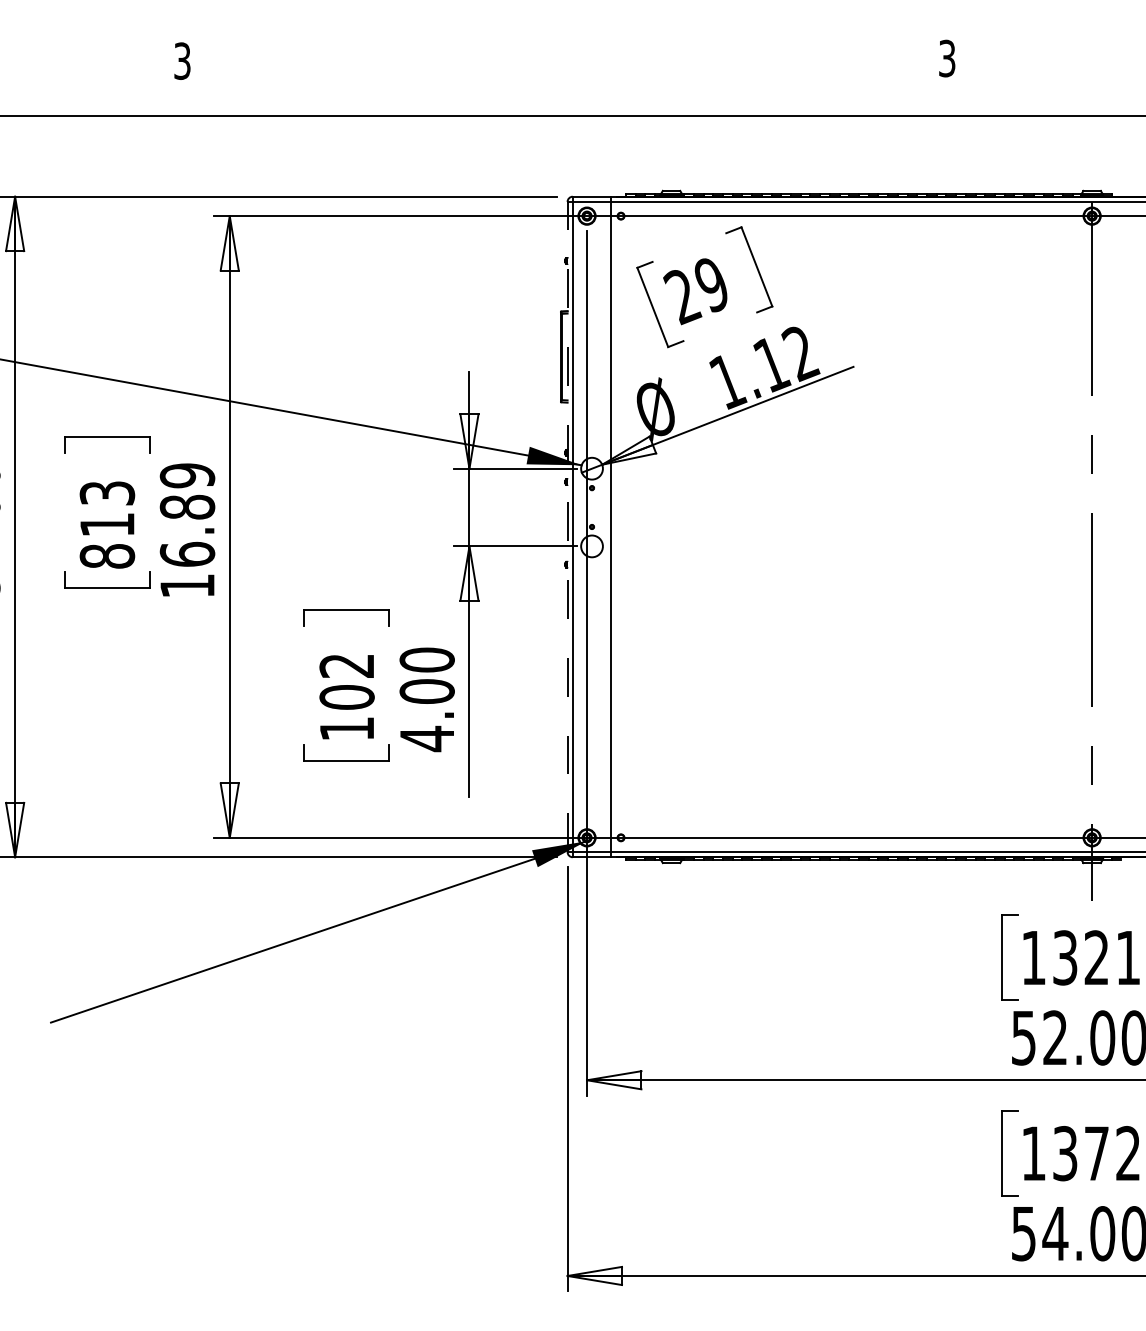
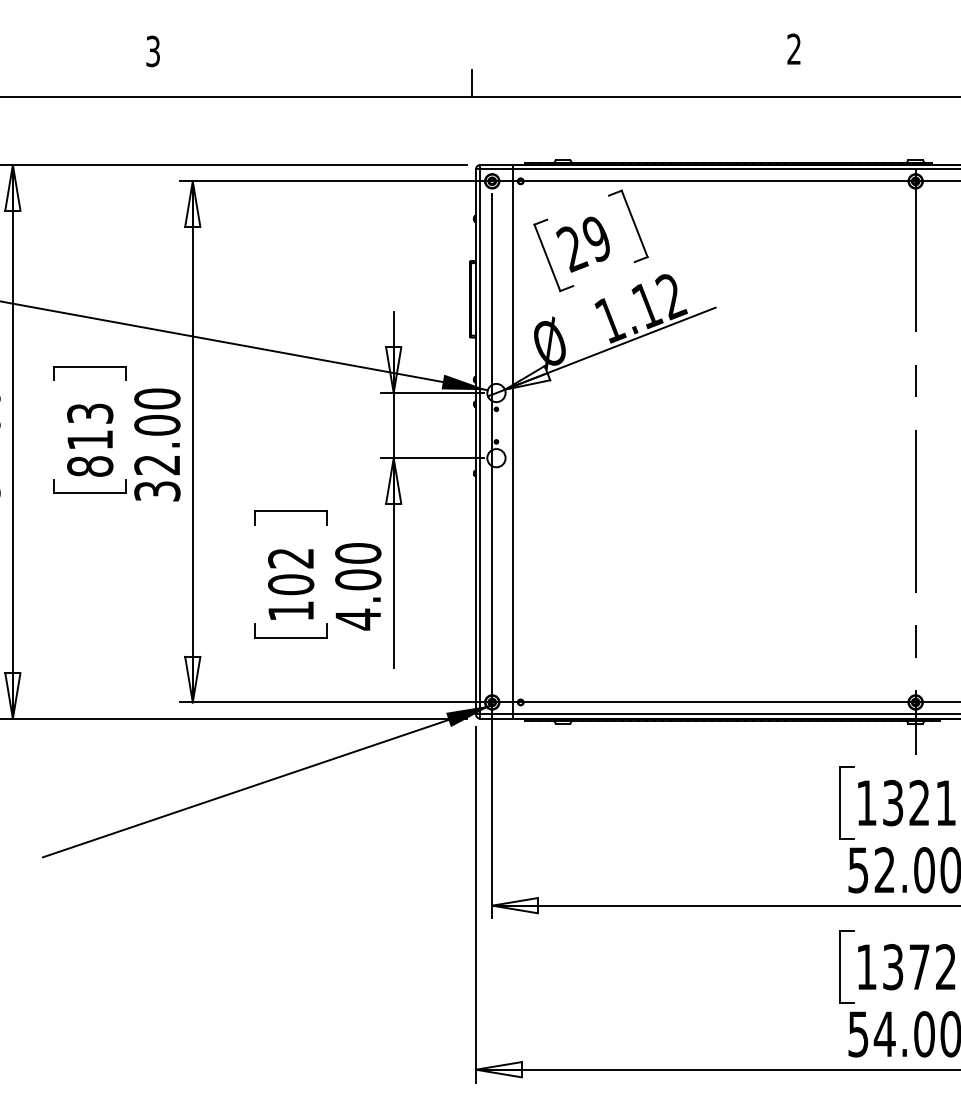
text: (946, 58) -> (793, 49), 3 -> 2
line: (562, 99) -> (471, 83), added
line: (567, 526) -> (475, 441), dashed -> solid
text: (187, 530) -> (157, 444), 16.89 -> 32.00

